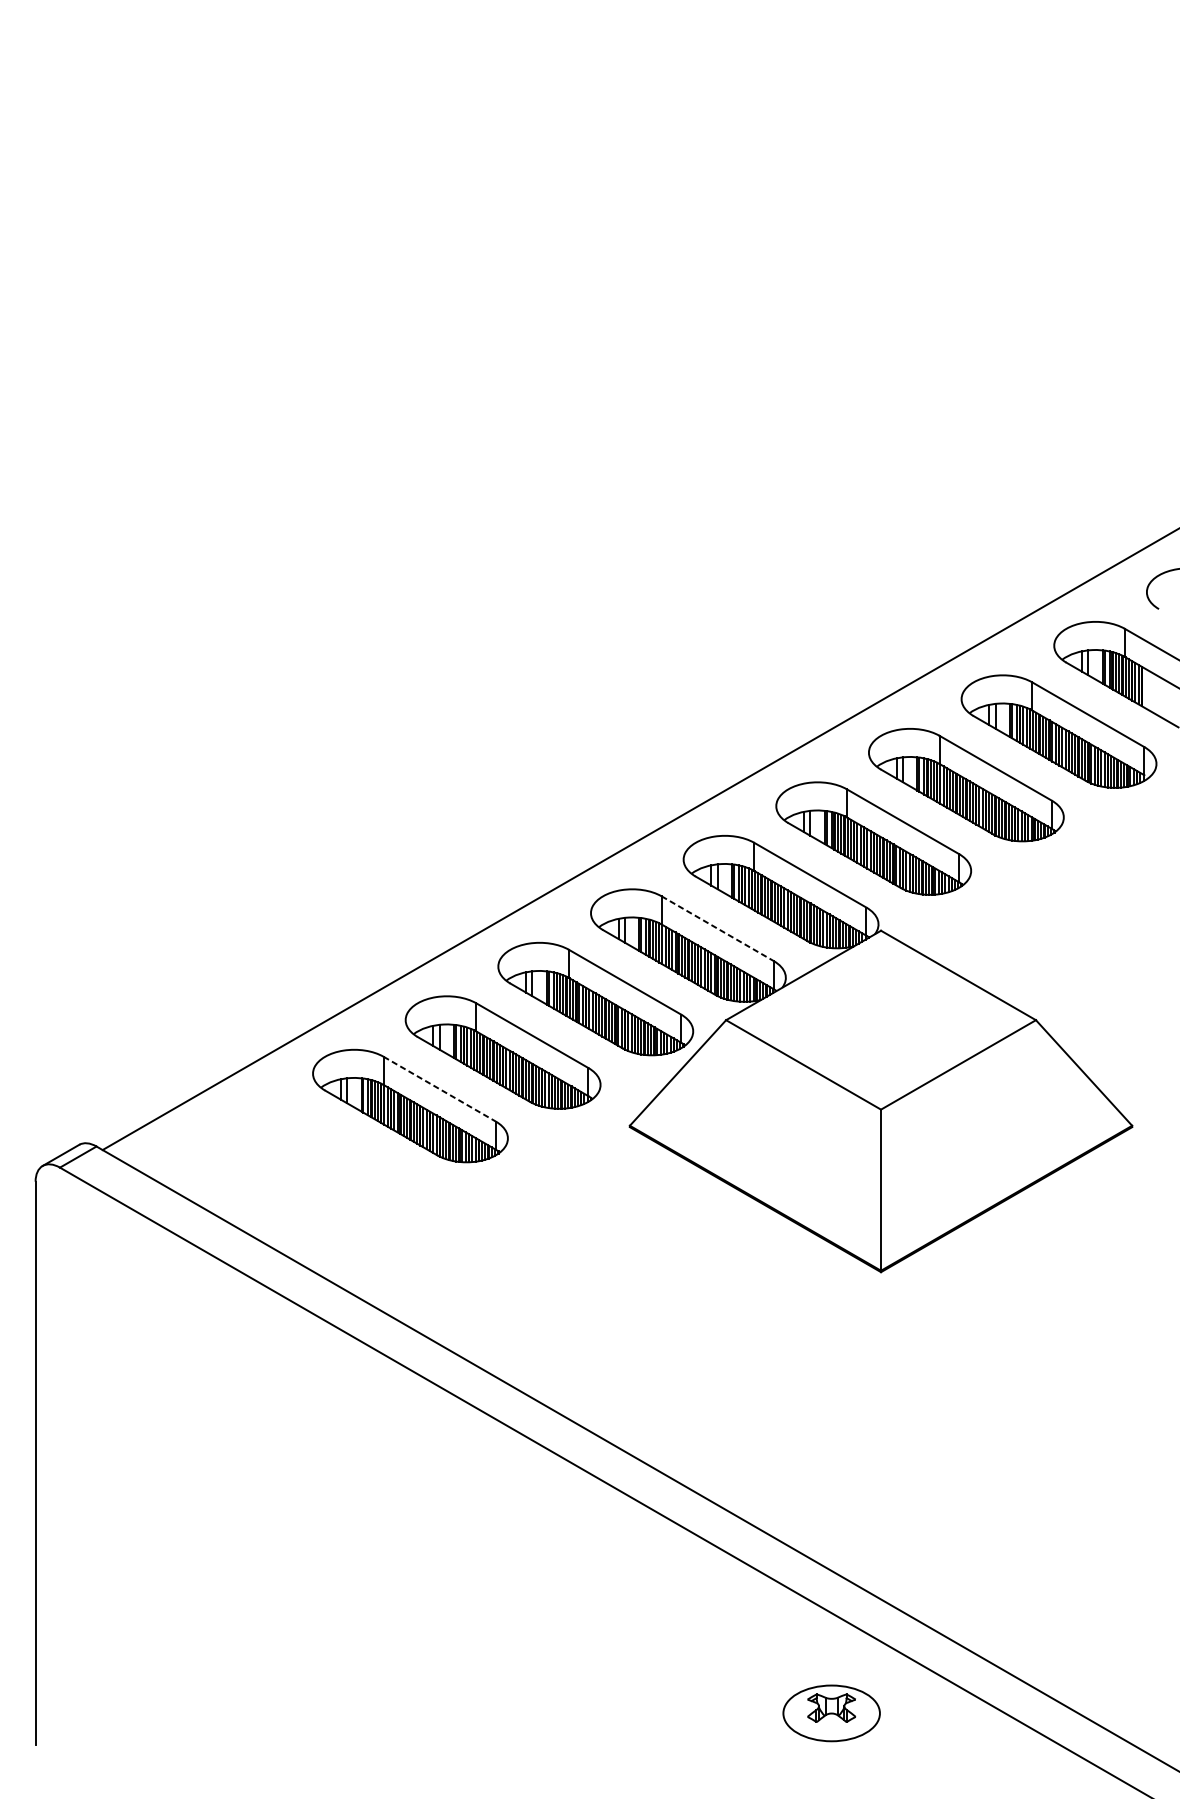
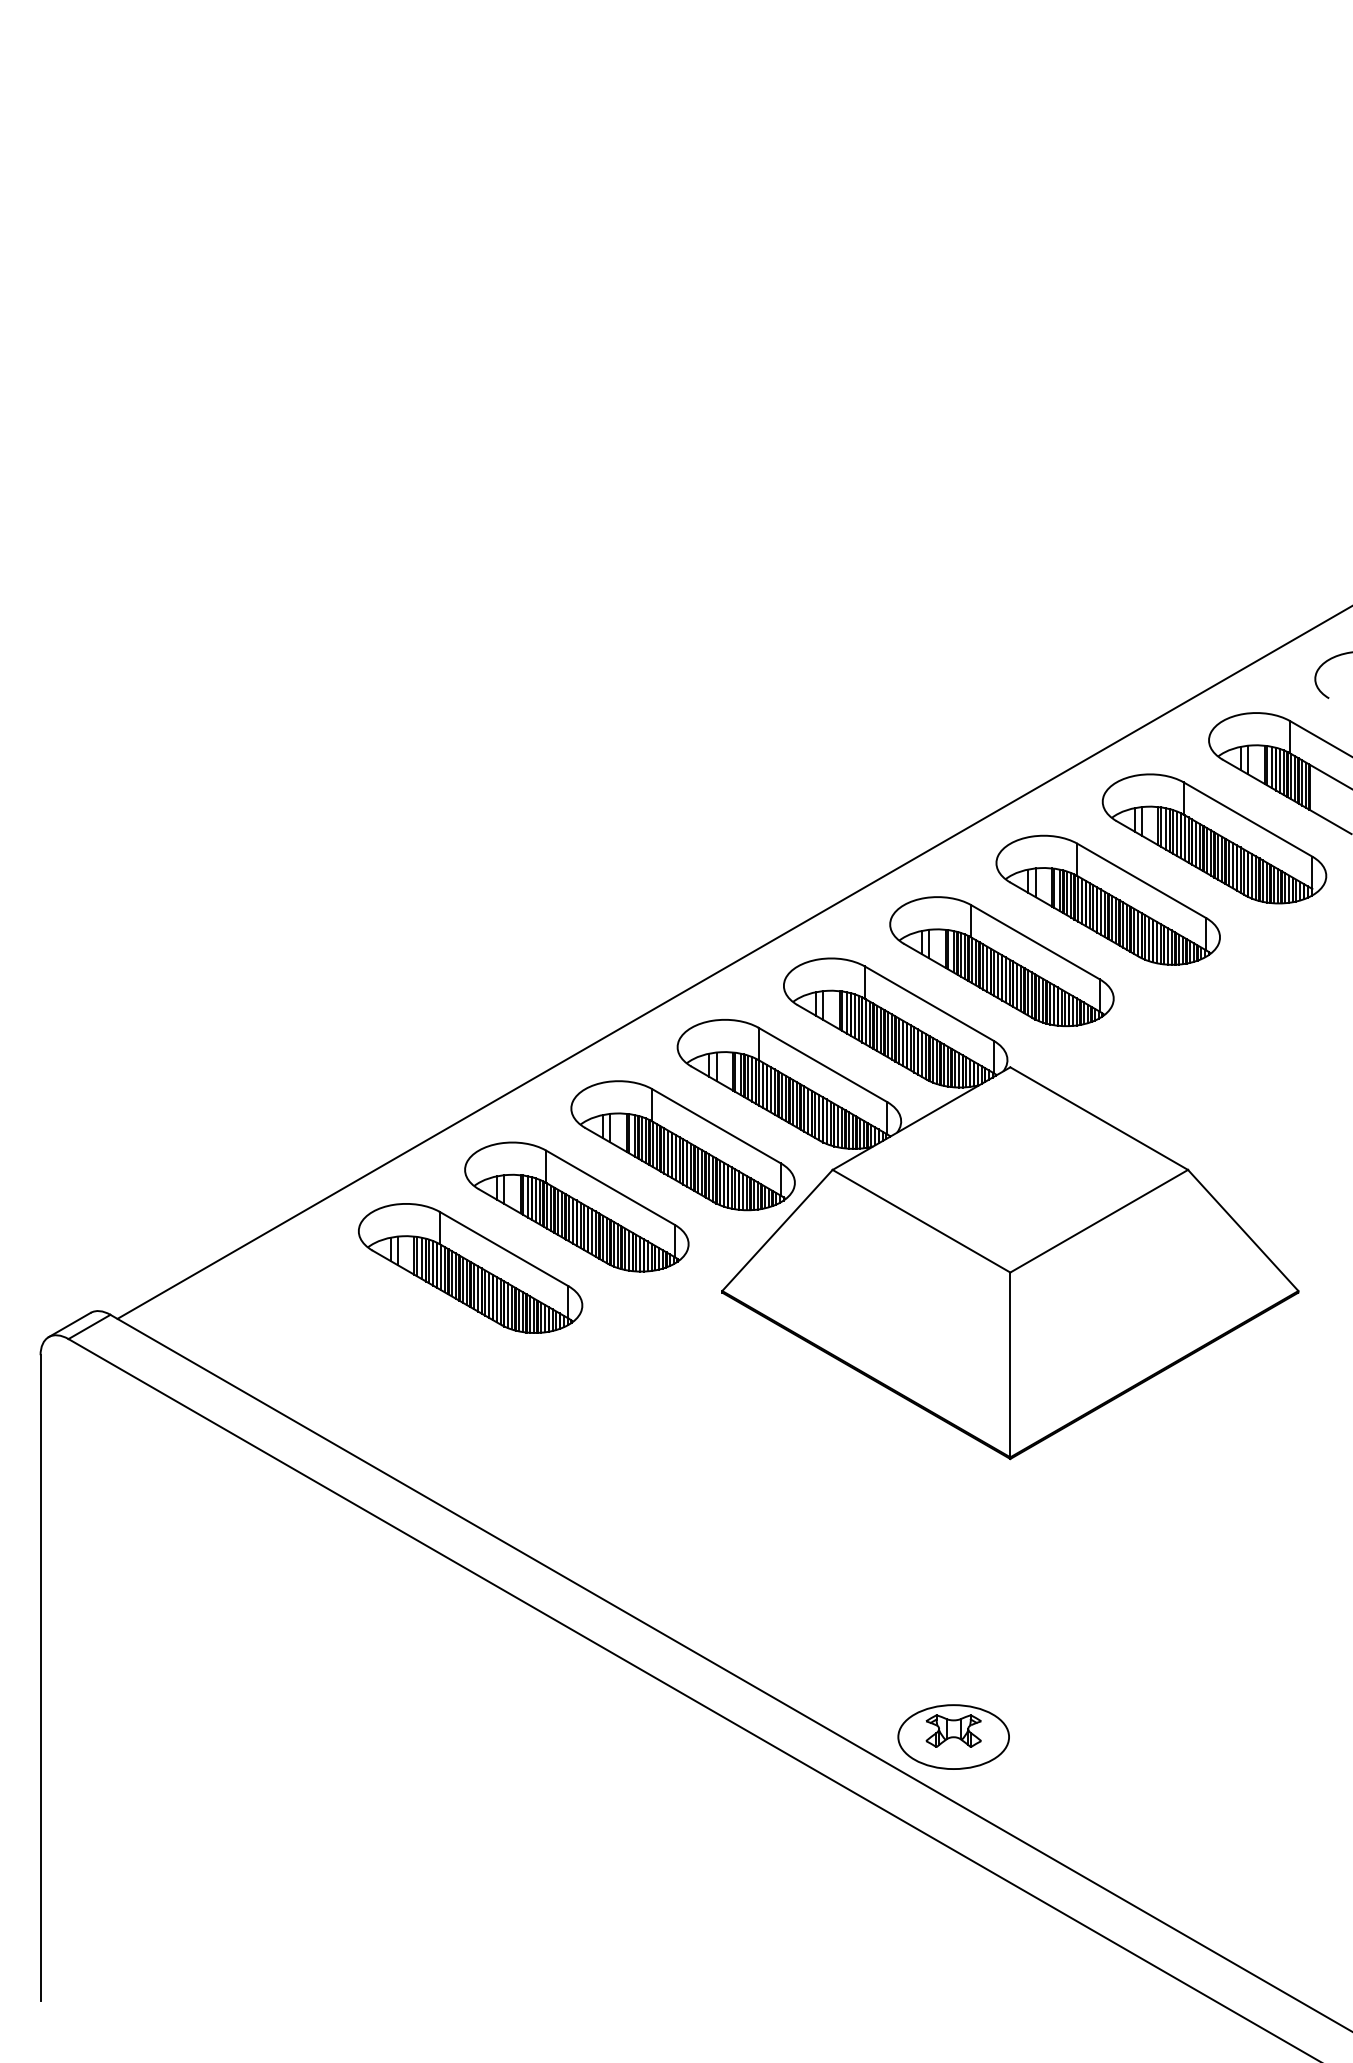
line: (718, 929) -> (823, 1065), dashed -> solid
line: (440, 1089) -> (504, 1249), dashed -> solid
part: (831, 1712) -> (953, 1736), moved

